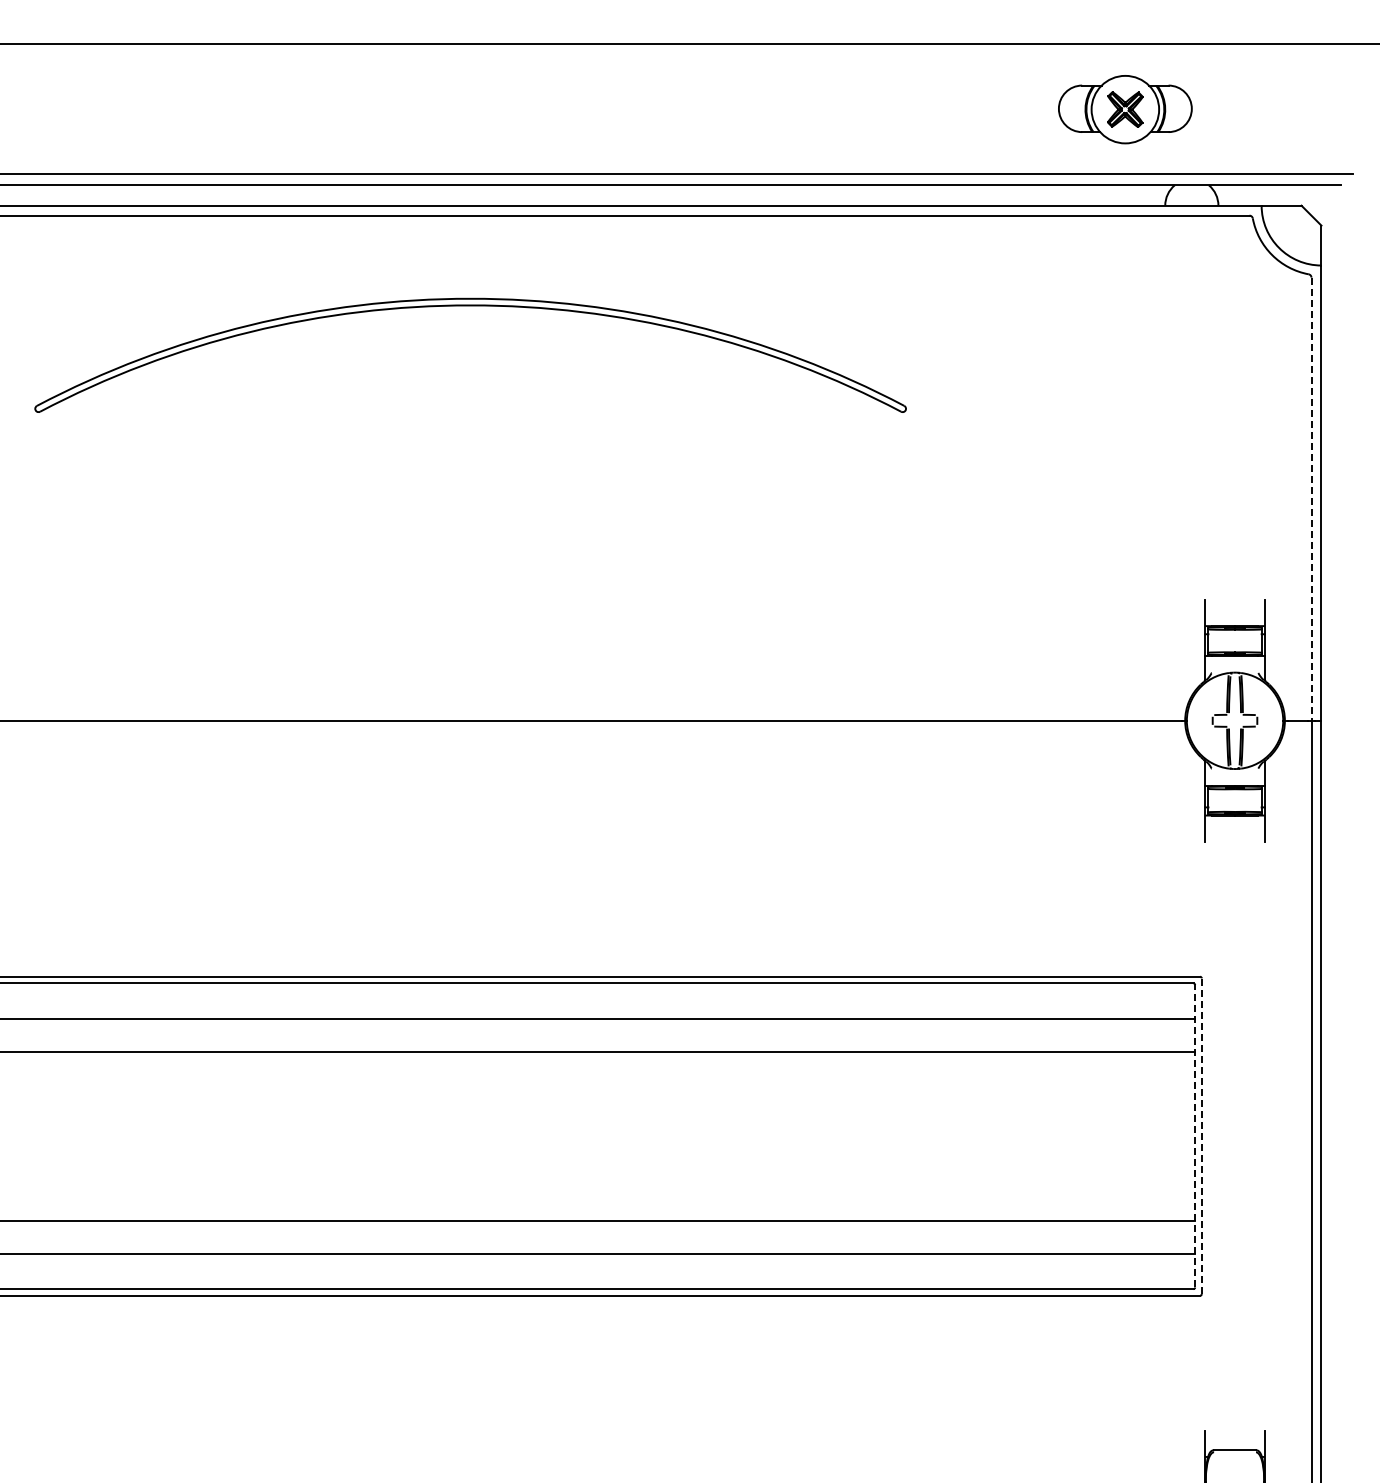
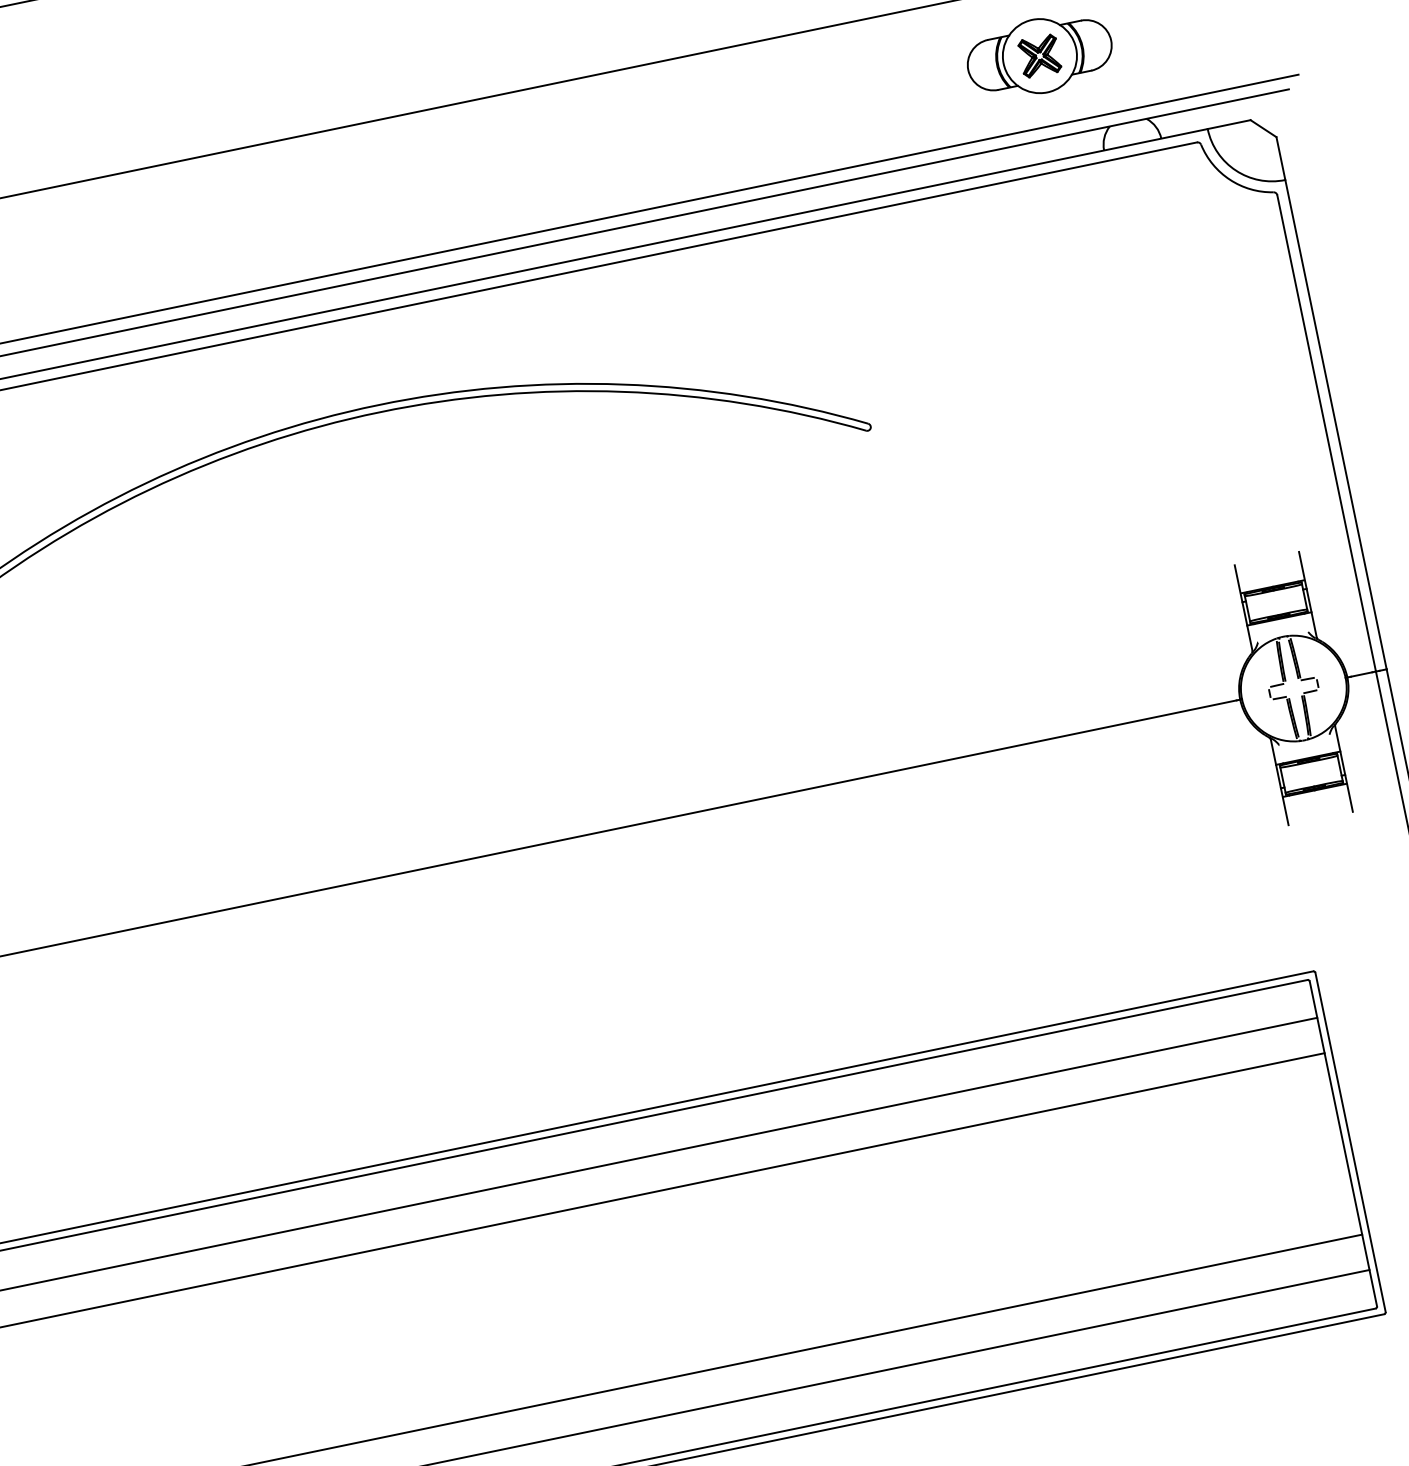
line: (1311, 499) -> (1326, 433), dashed -> solid
line: (1195, 1135) -> (1343, 1143), dashed -> solid
line: (1201, 1136) -> (1350, 1142), dashed -> solid

